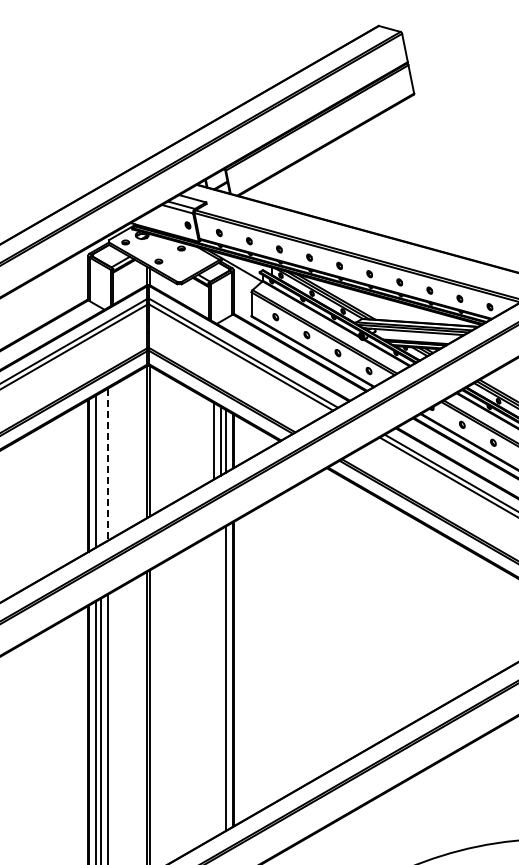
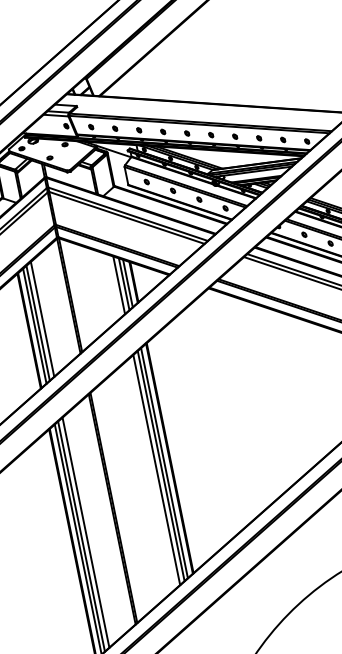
line: (107, 464) -> (42, 319), dashed -> solid
line: (101, 468) -> (38, 323), added
line: (220, 681) -> (161, 465), added
line: (213, 685) -> (156, 470), added

